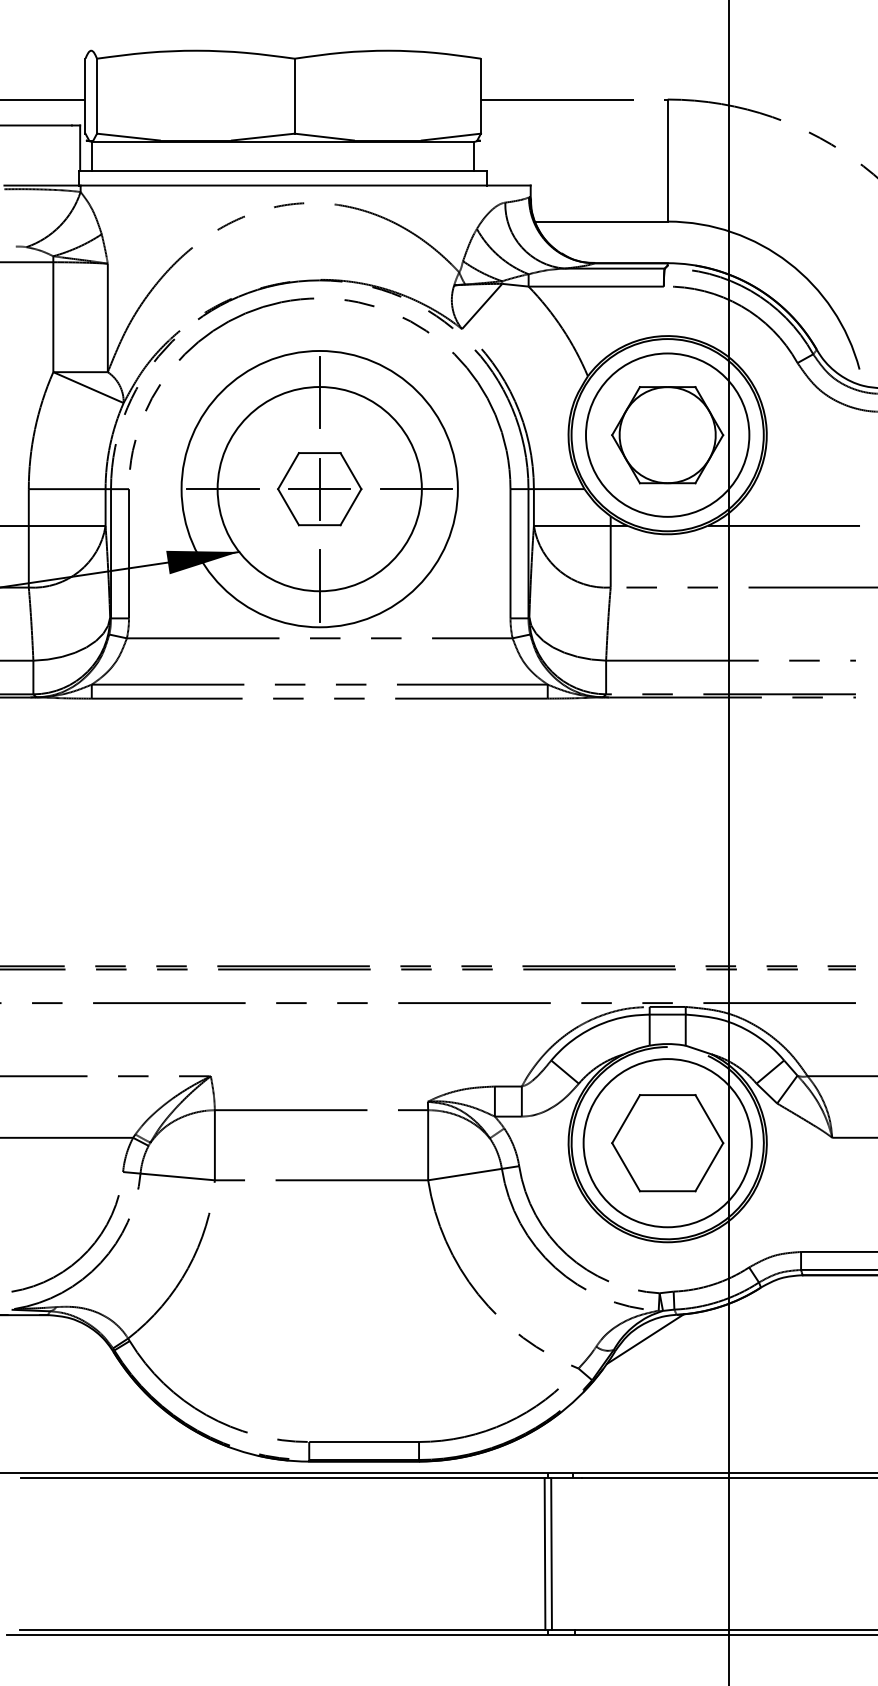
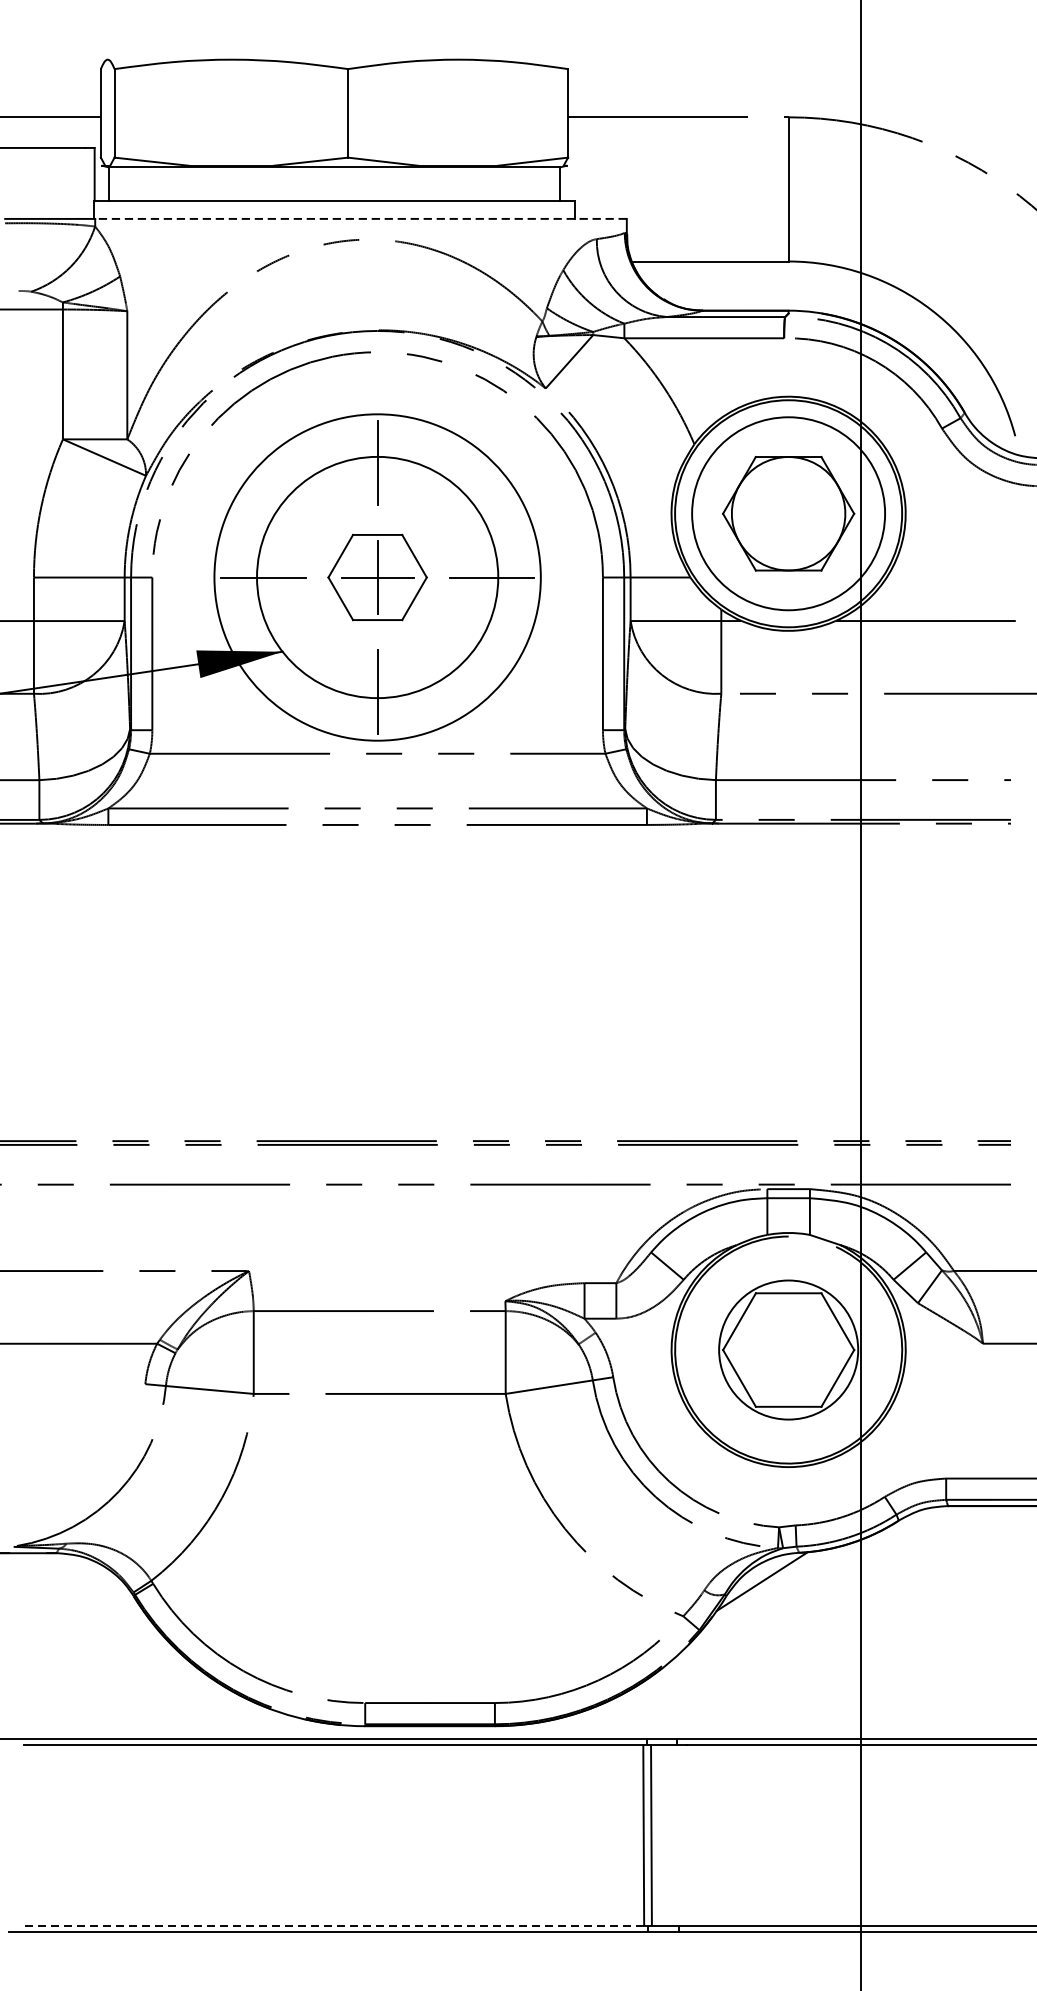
line: (305, 185) -> (360, 218), solid -> dashed
circle: (667, 1143) -> (788, 1350), size x0.7
arc: (79, 1257) -> (93, 1485), removed
line: (282, 1630) -> (333, 1925), solid -> dashed

